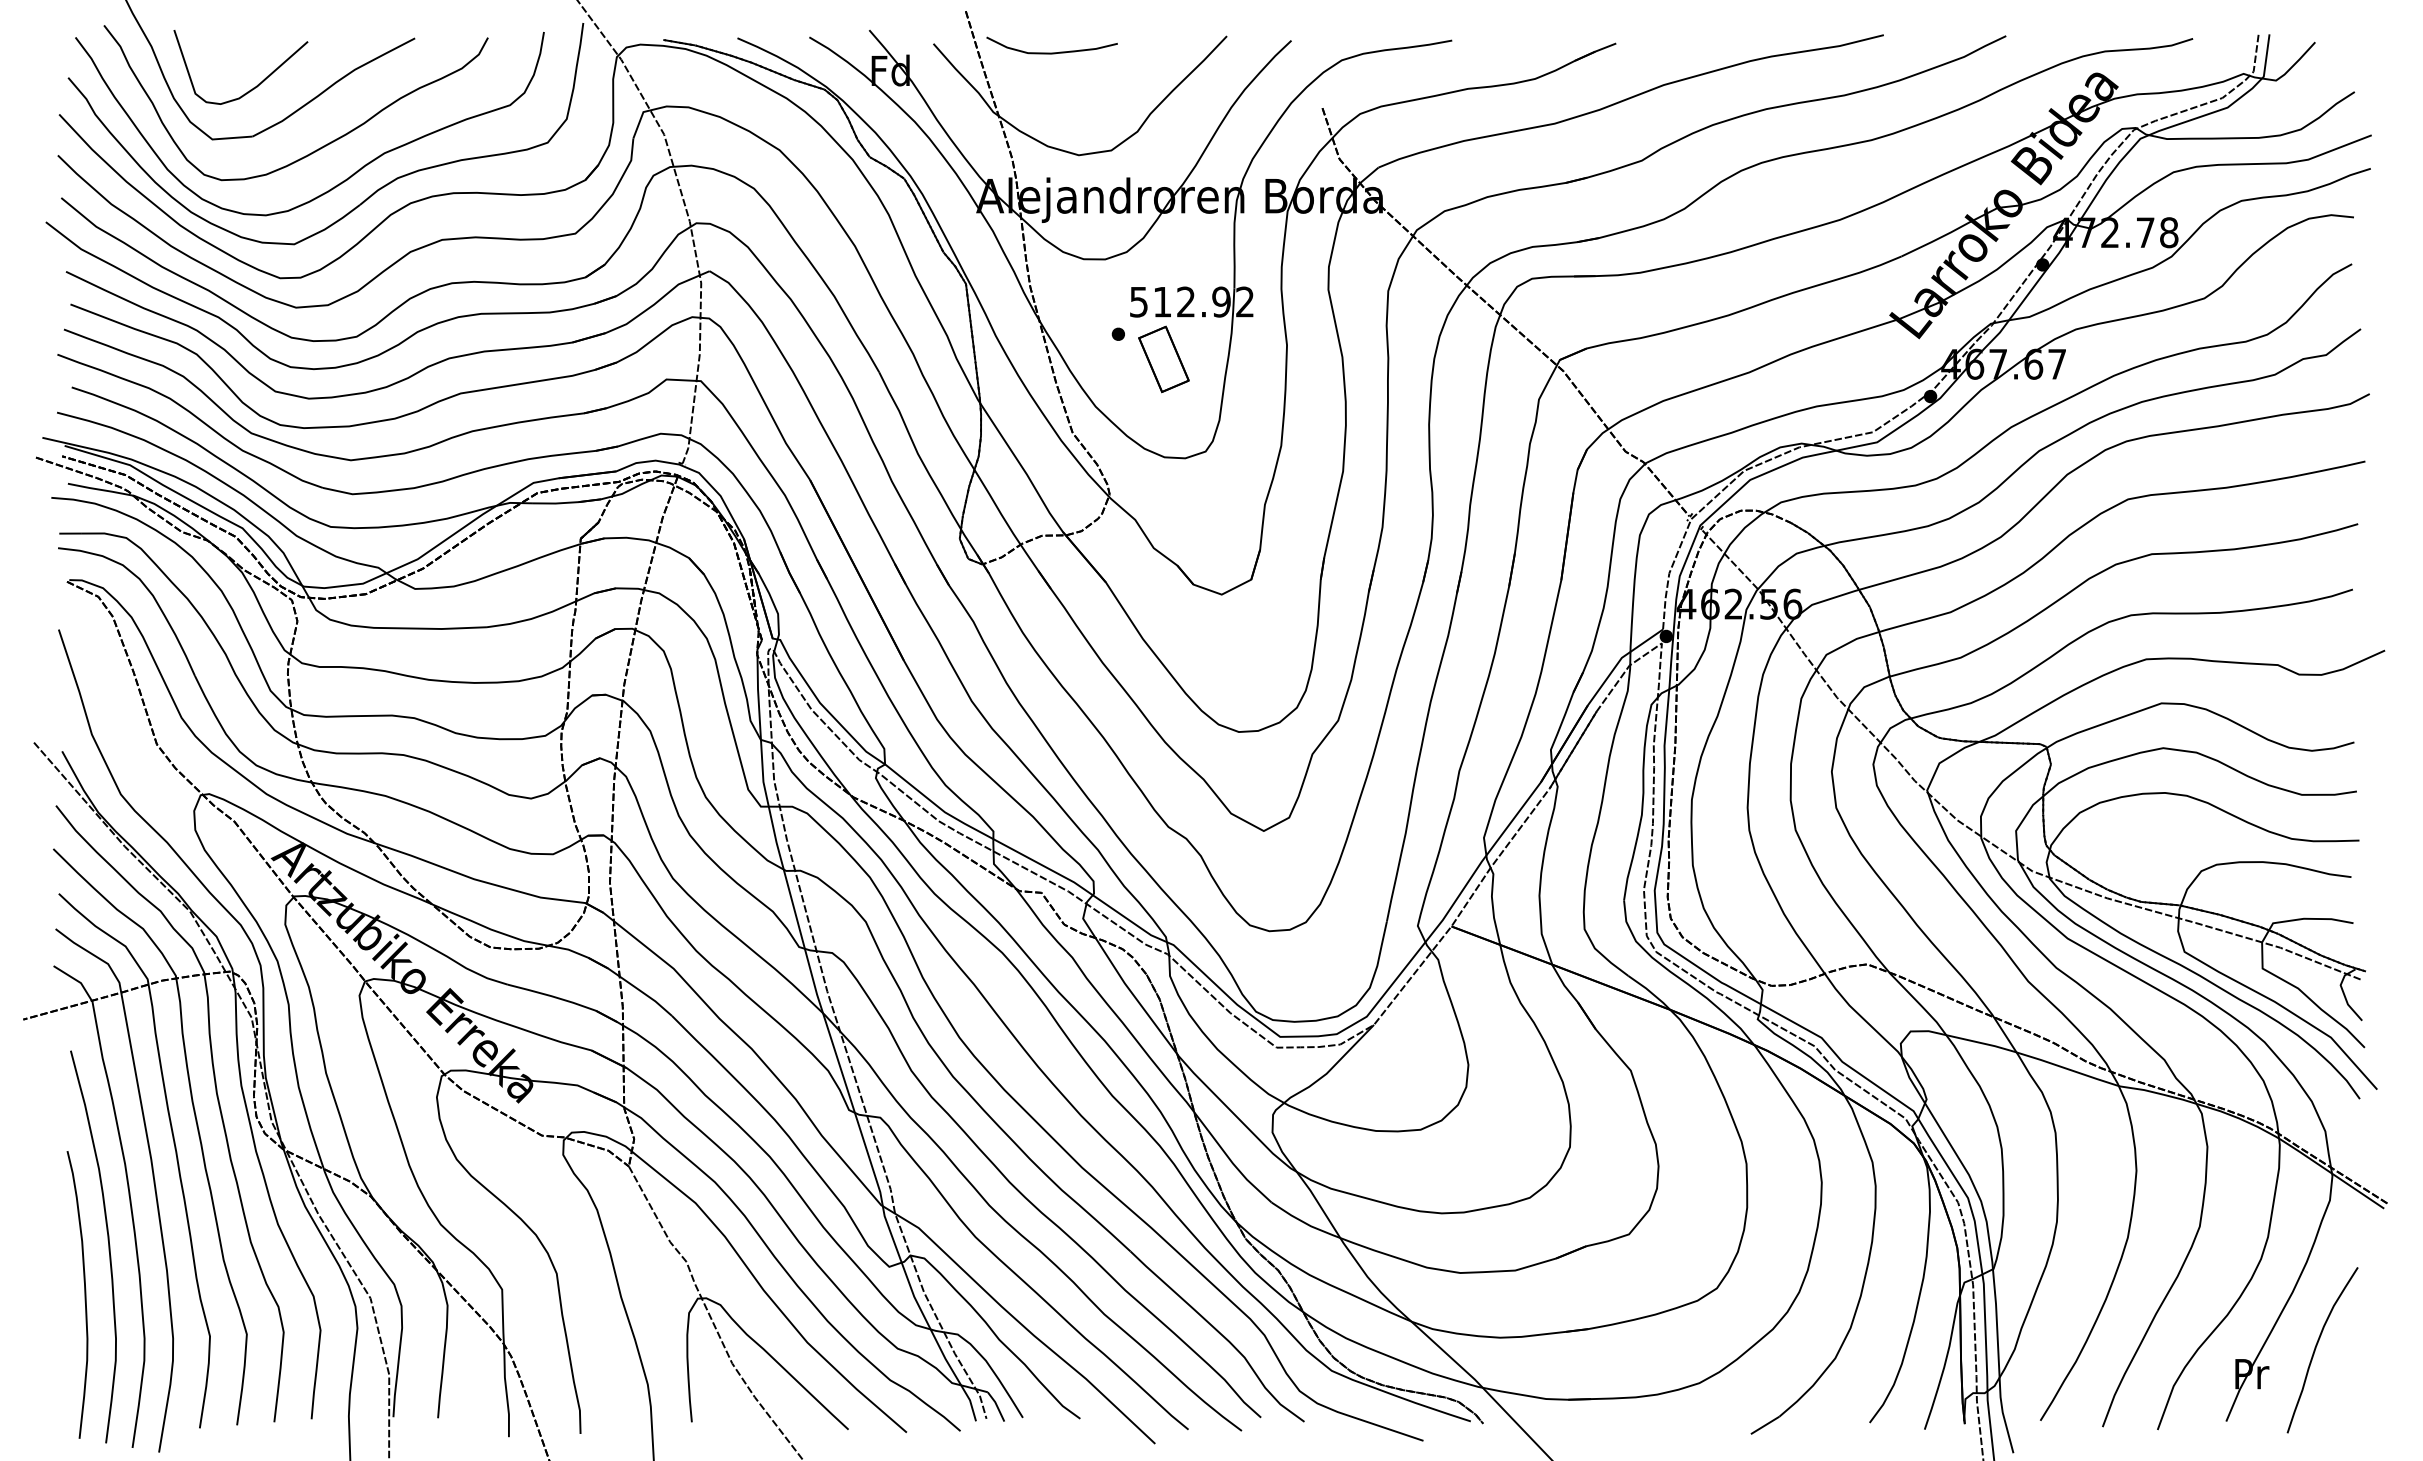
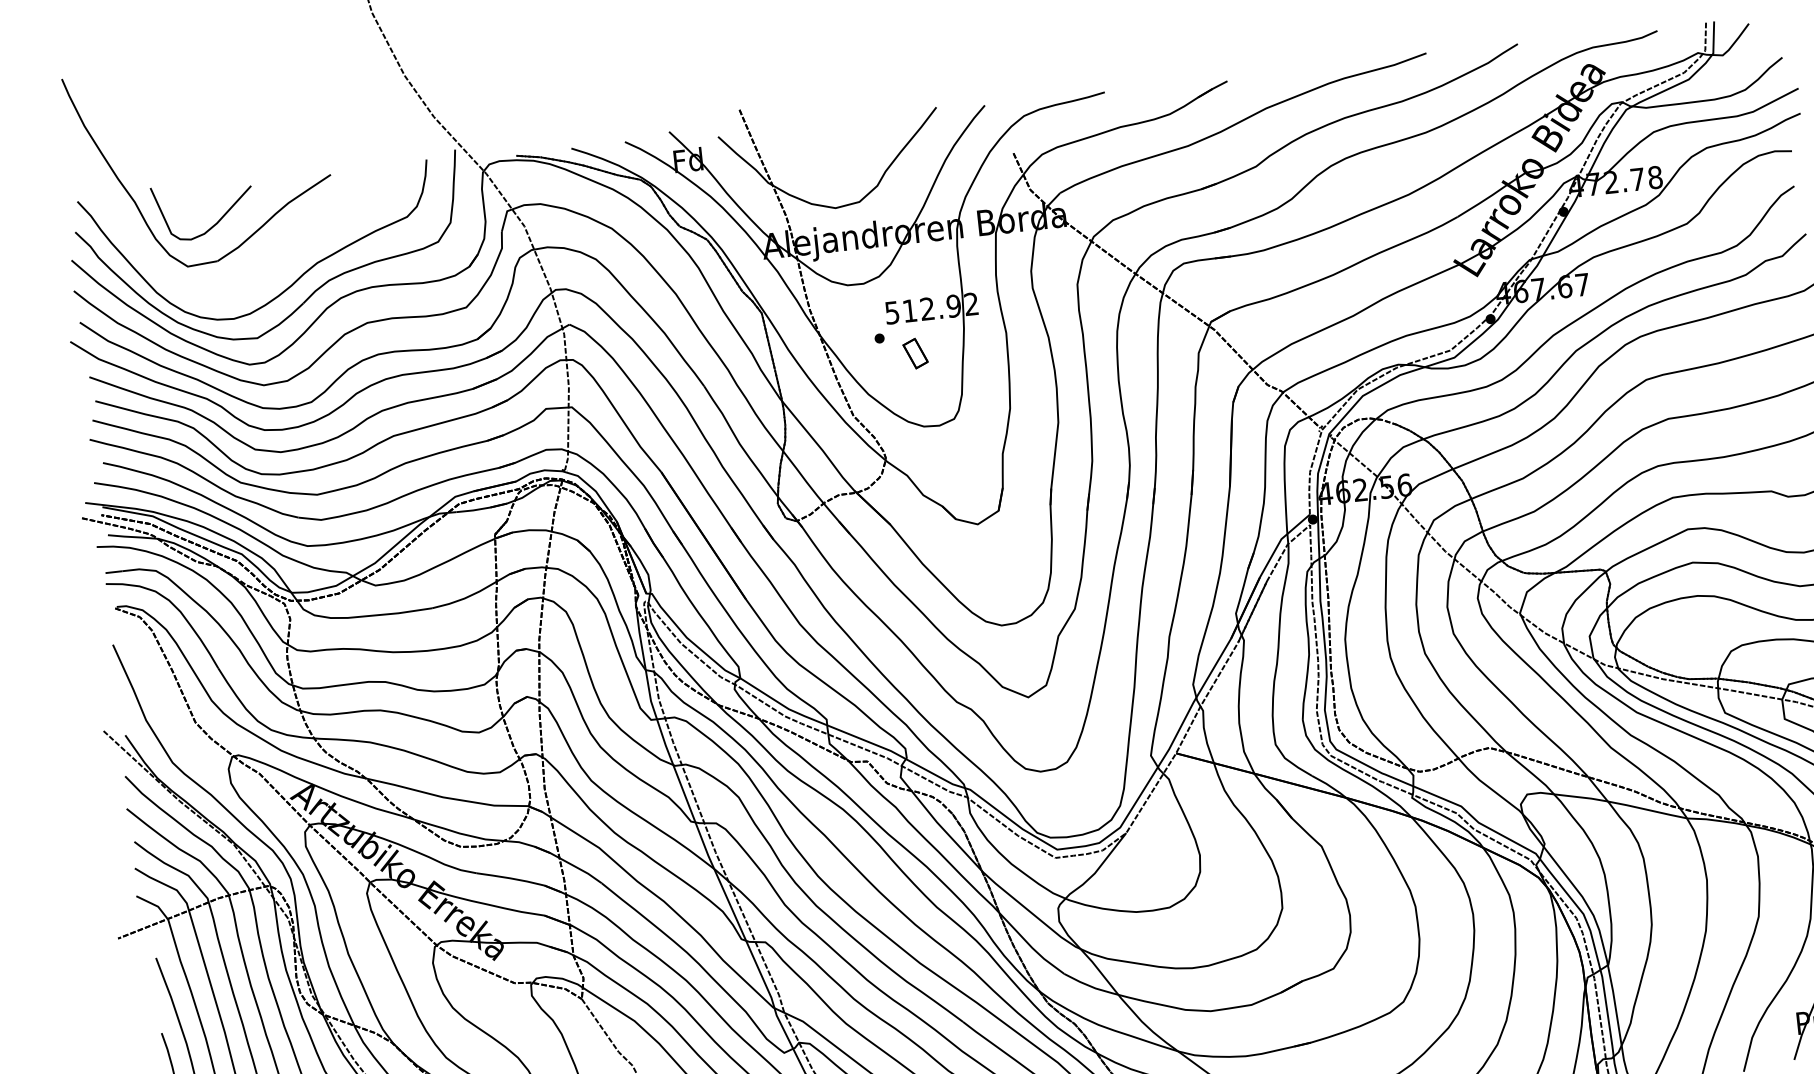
curve: (1051, 52) -> (806, 133), removed
curve: (321, 146) -> (269, 263), removed
part: (1163, 359) -> (915, 353), size x0.6

